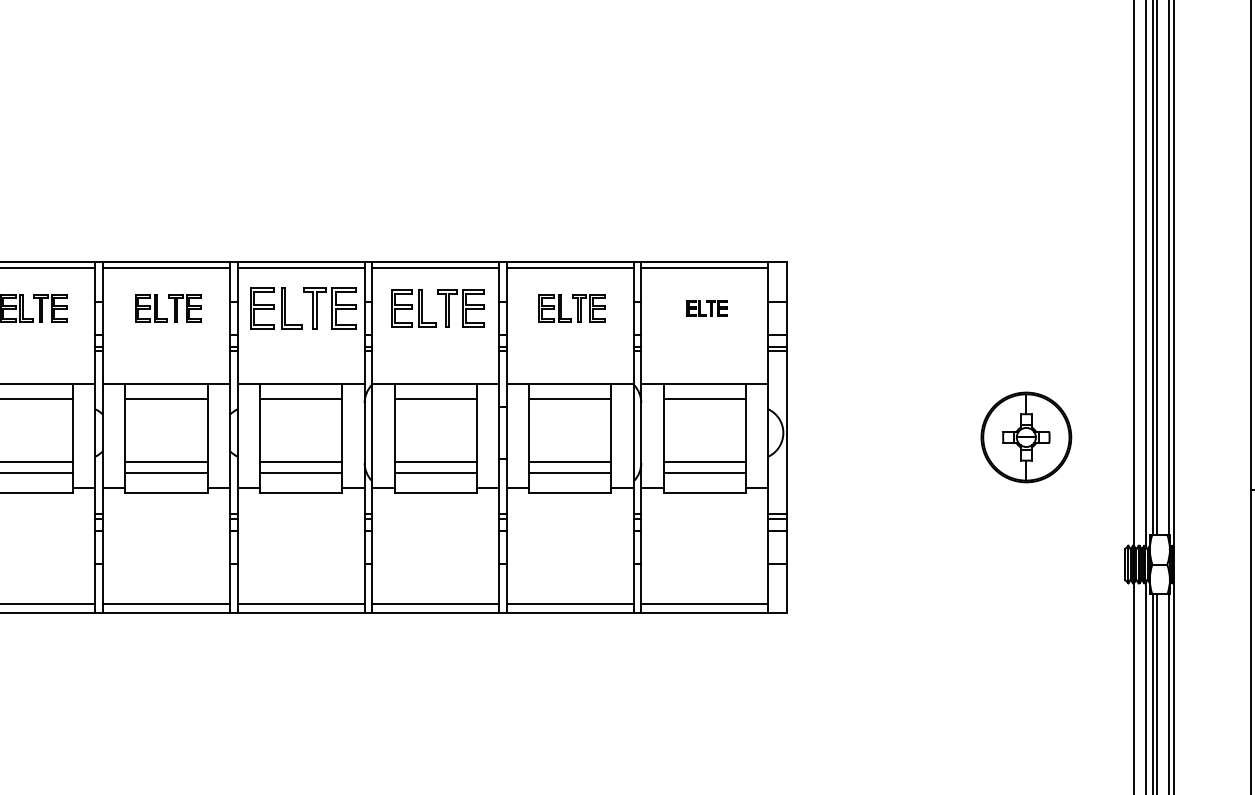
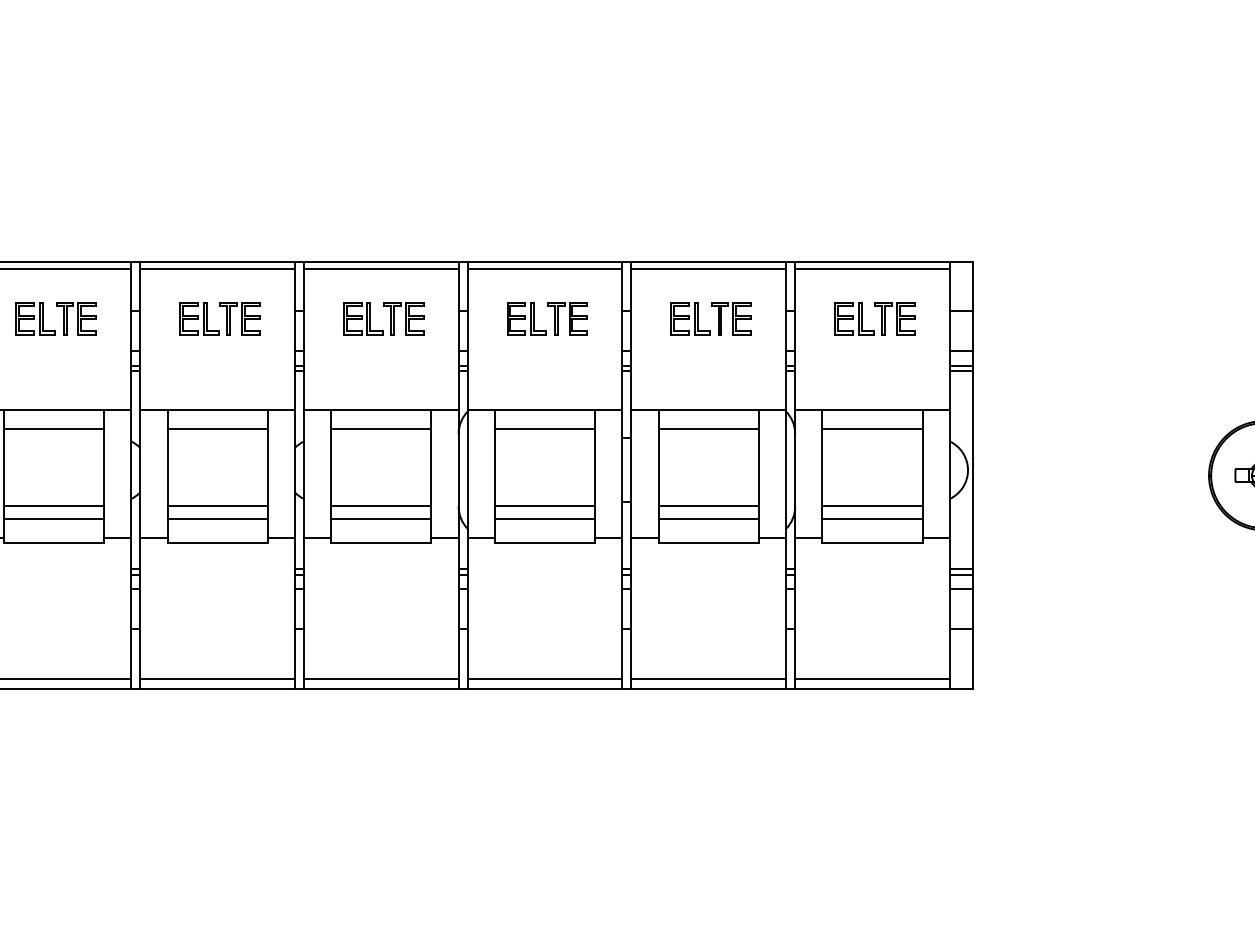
part: (302, 308) -> (383, 318), size x0.62
part: (437, 308) -> (547, 318), size x0.71
part: (706, 308) -> (874, 318), size x1.67

